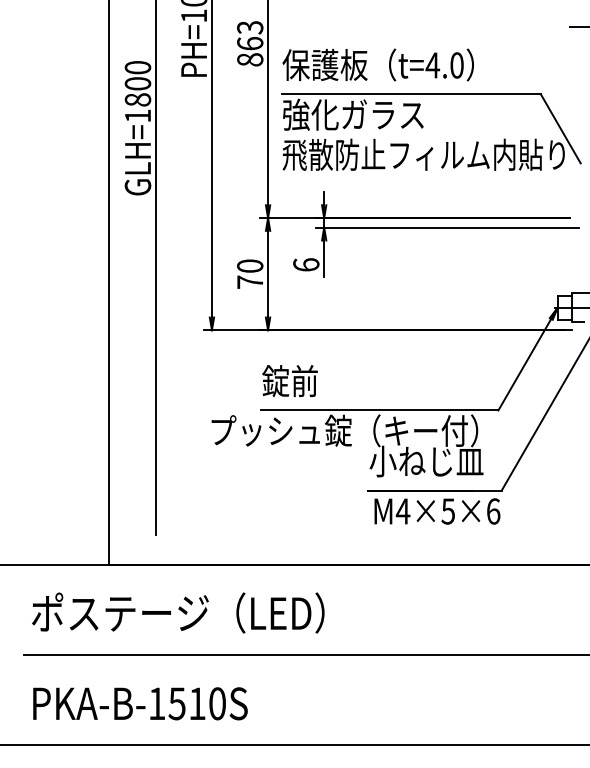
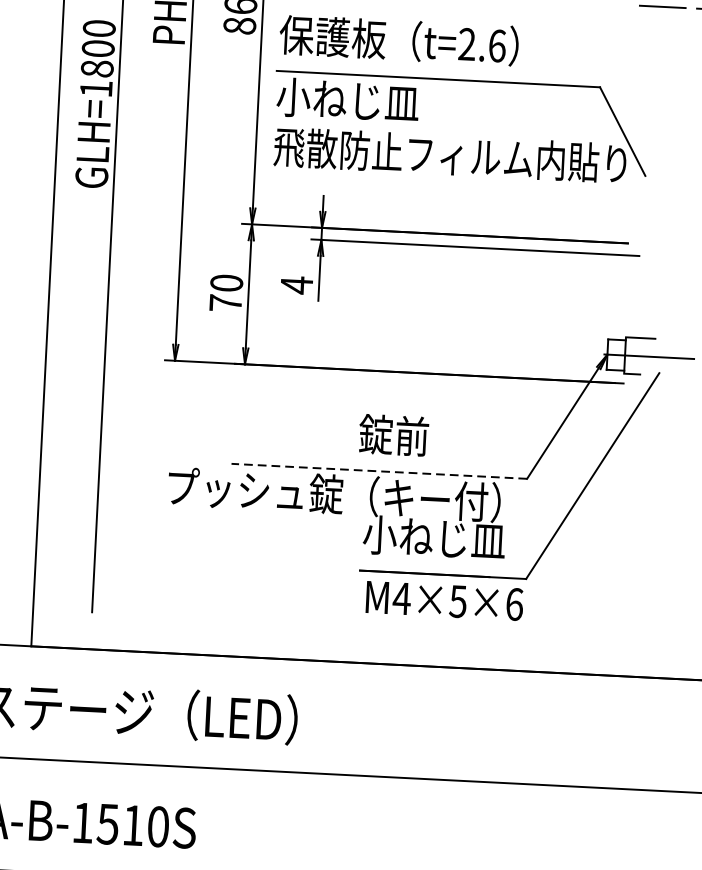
text: (444, 65) -> (481, 45), t=4.0 -> t=2.6
text: (352, 114) -> (363, 100), 強化ガラス -> 小ねじ皿
text: (306, 264) -> (297, 284), 6 -> 4
text: (289, 381) -> (393, 435), moved
line: (379, 410) -> (378, 471), solid -> dashed

